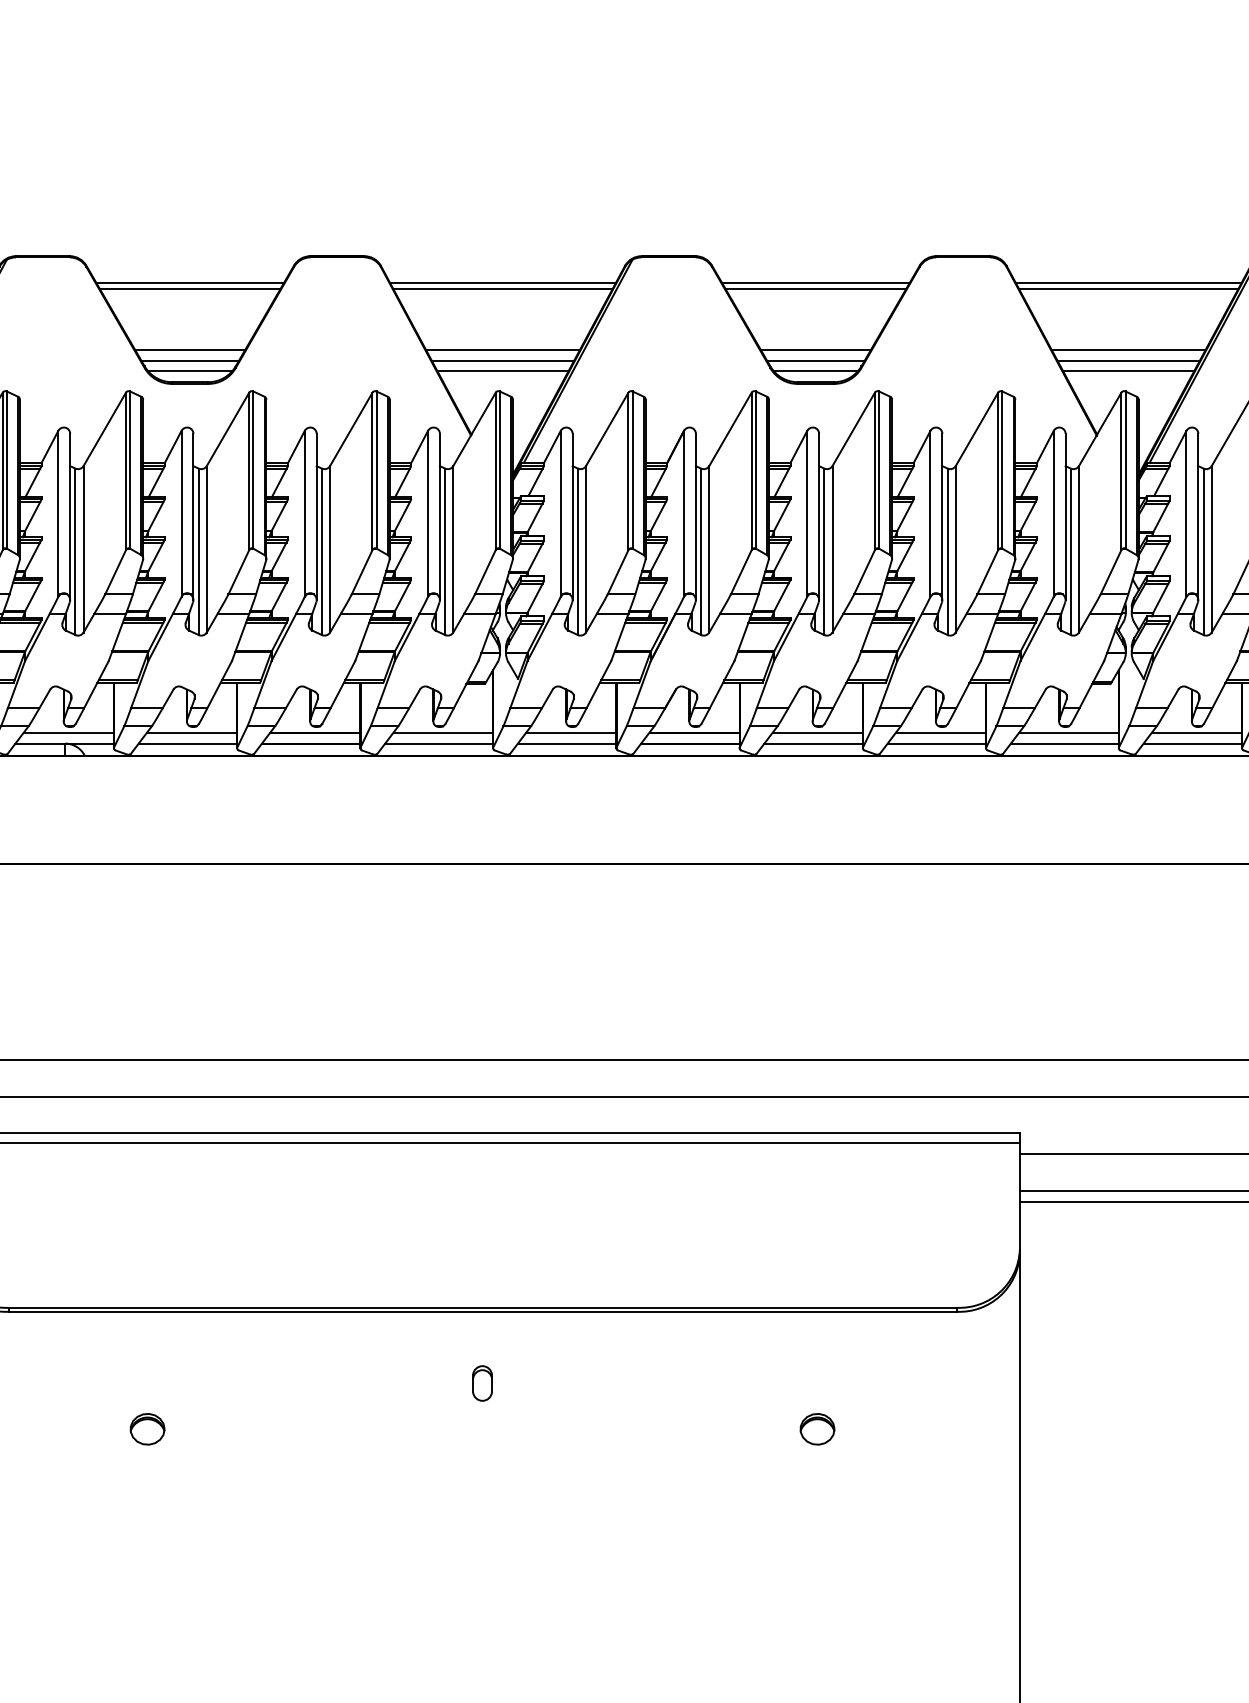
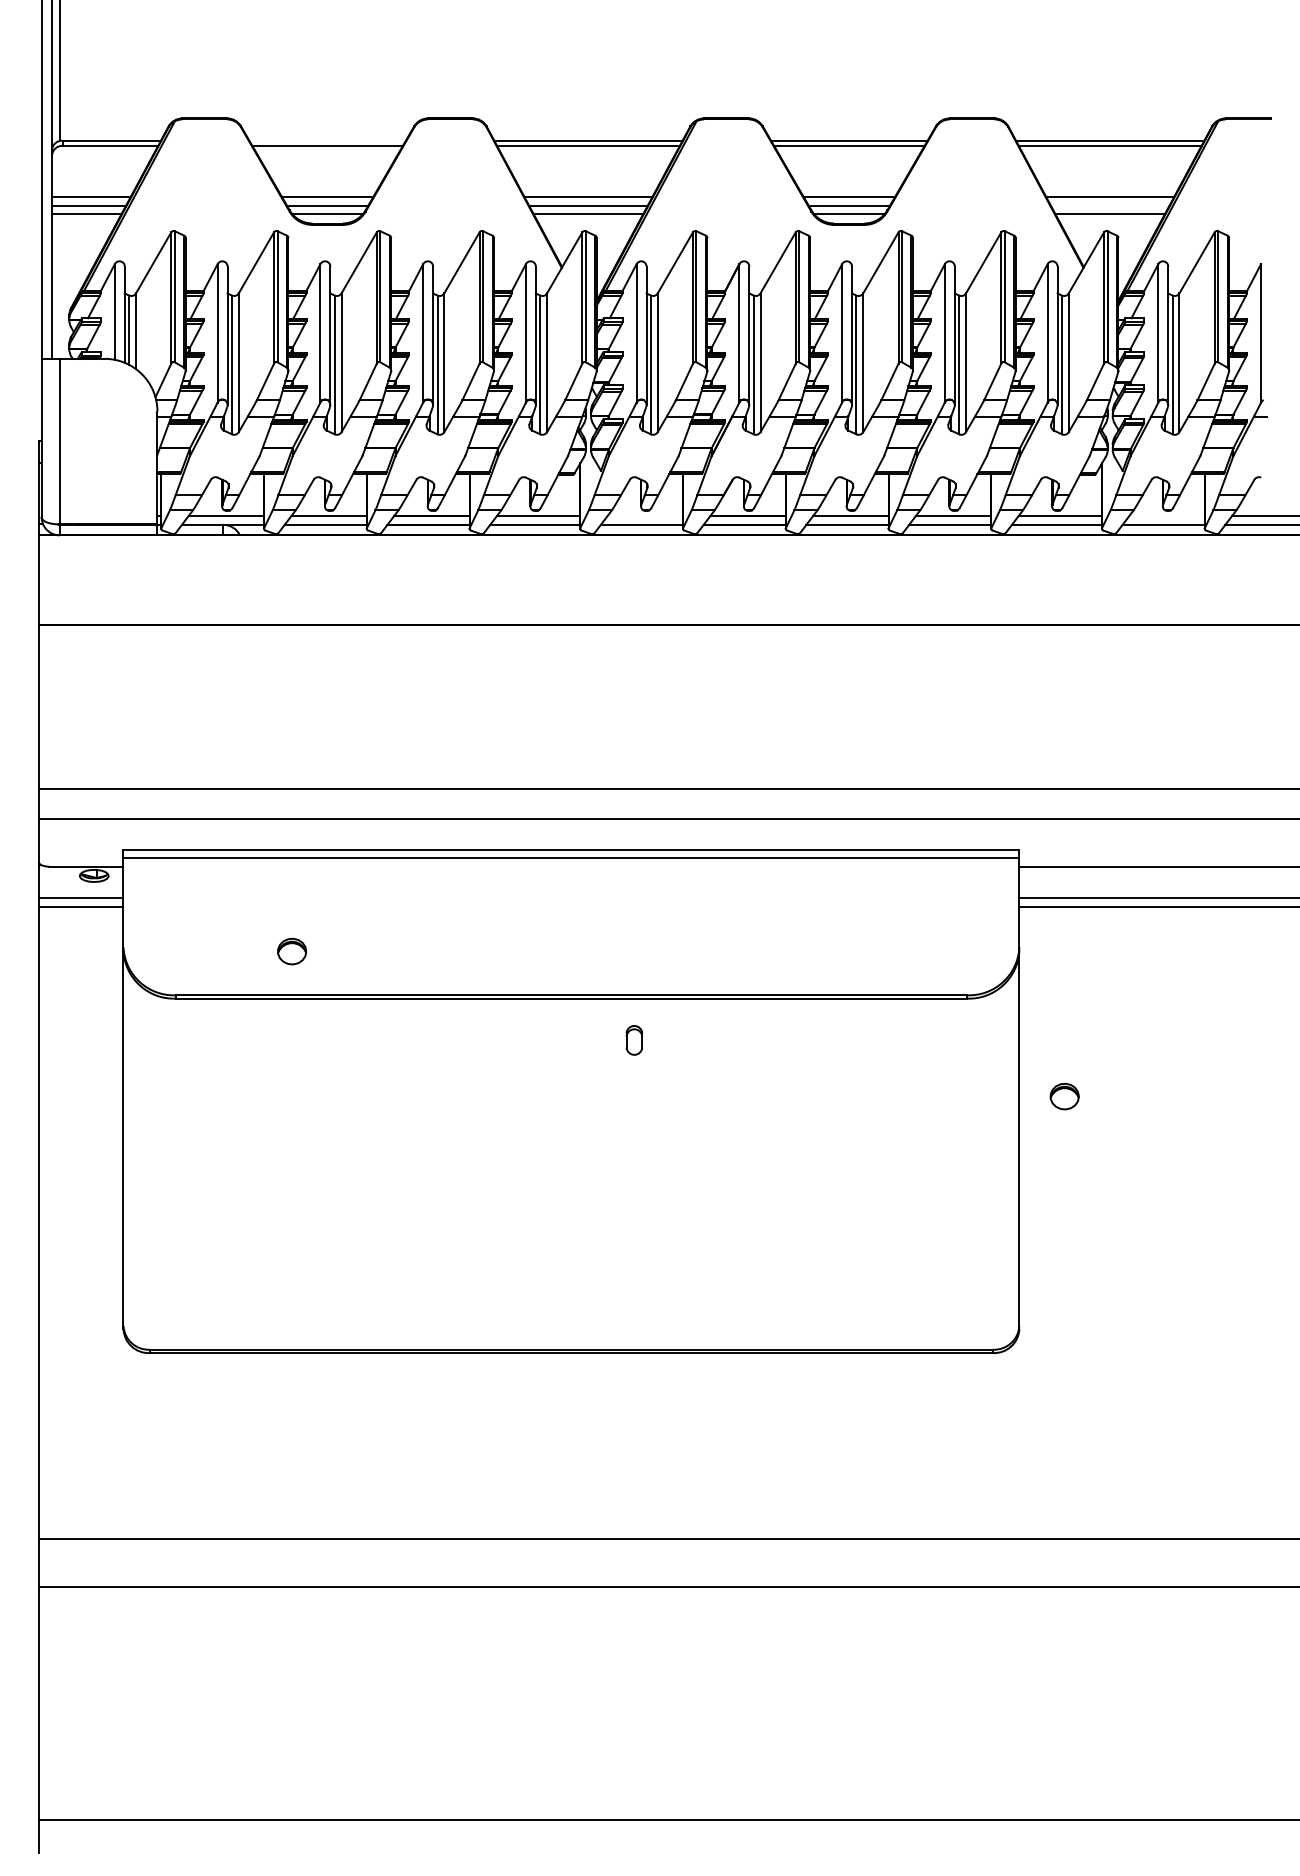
line: (190, 282) -> (327, 140), removed
line: (1129, 361) -> (1110, 206), removed
line: (570, 732) -> (644, 515), removed
line: (1196, 732) -> (1166, 515), removed
part: (482, 1383) -> (634, 1040), moved
part: (148, 1429) -> (292, 951), moved
part: (817, 1429) -> (1064, 1096), moved

